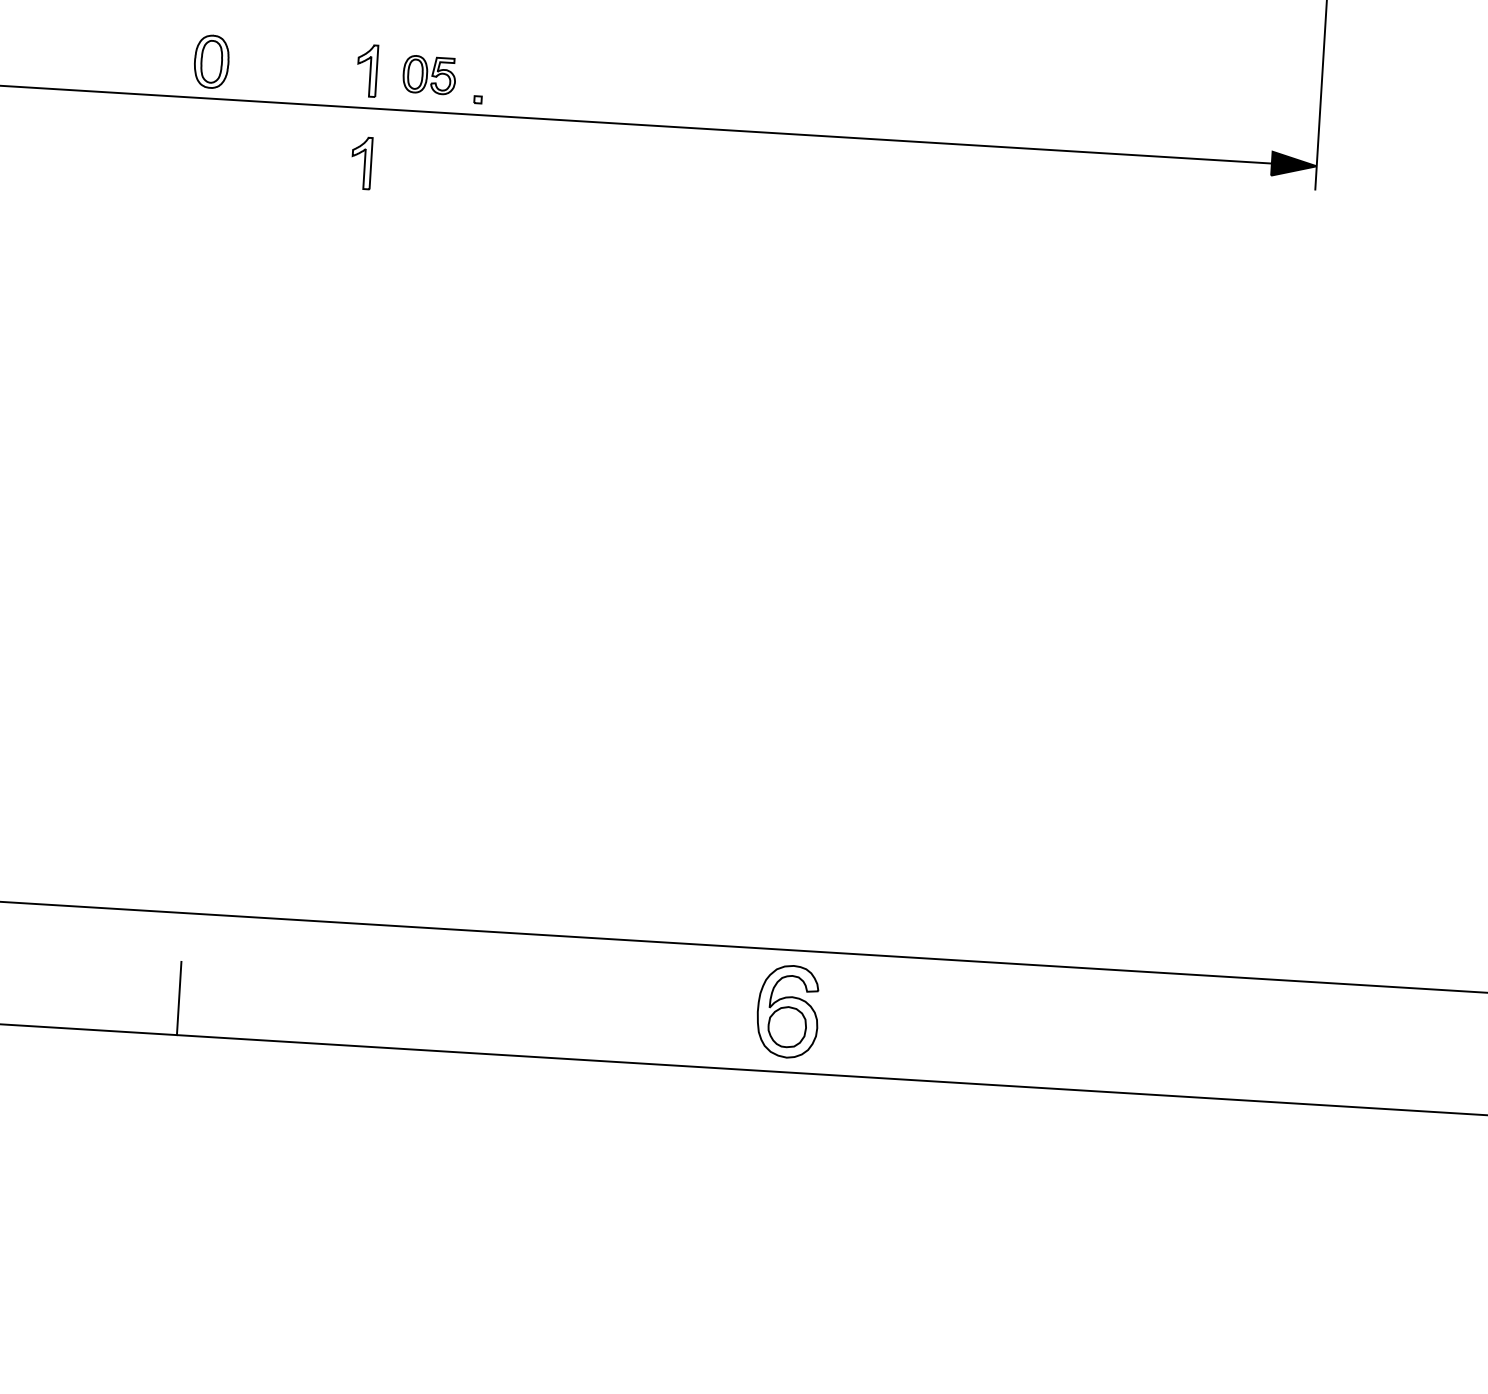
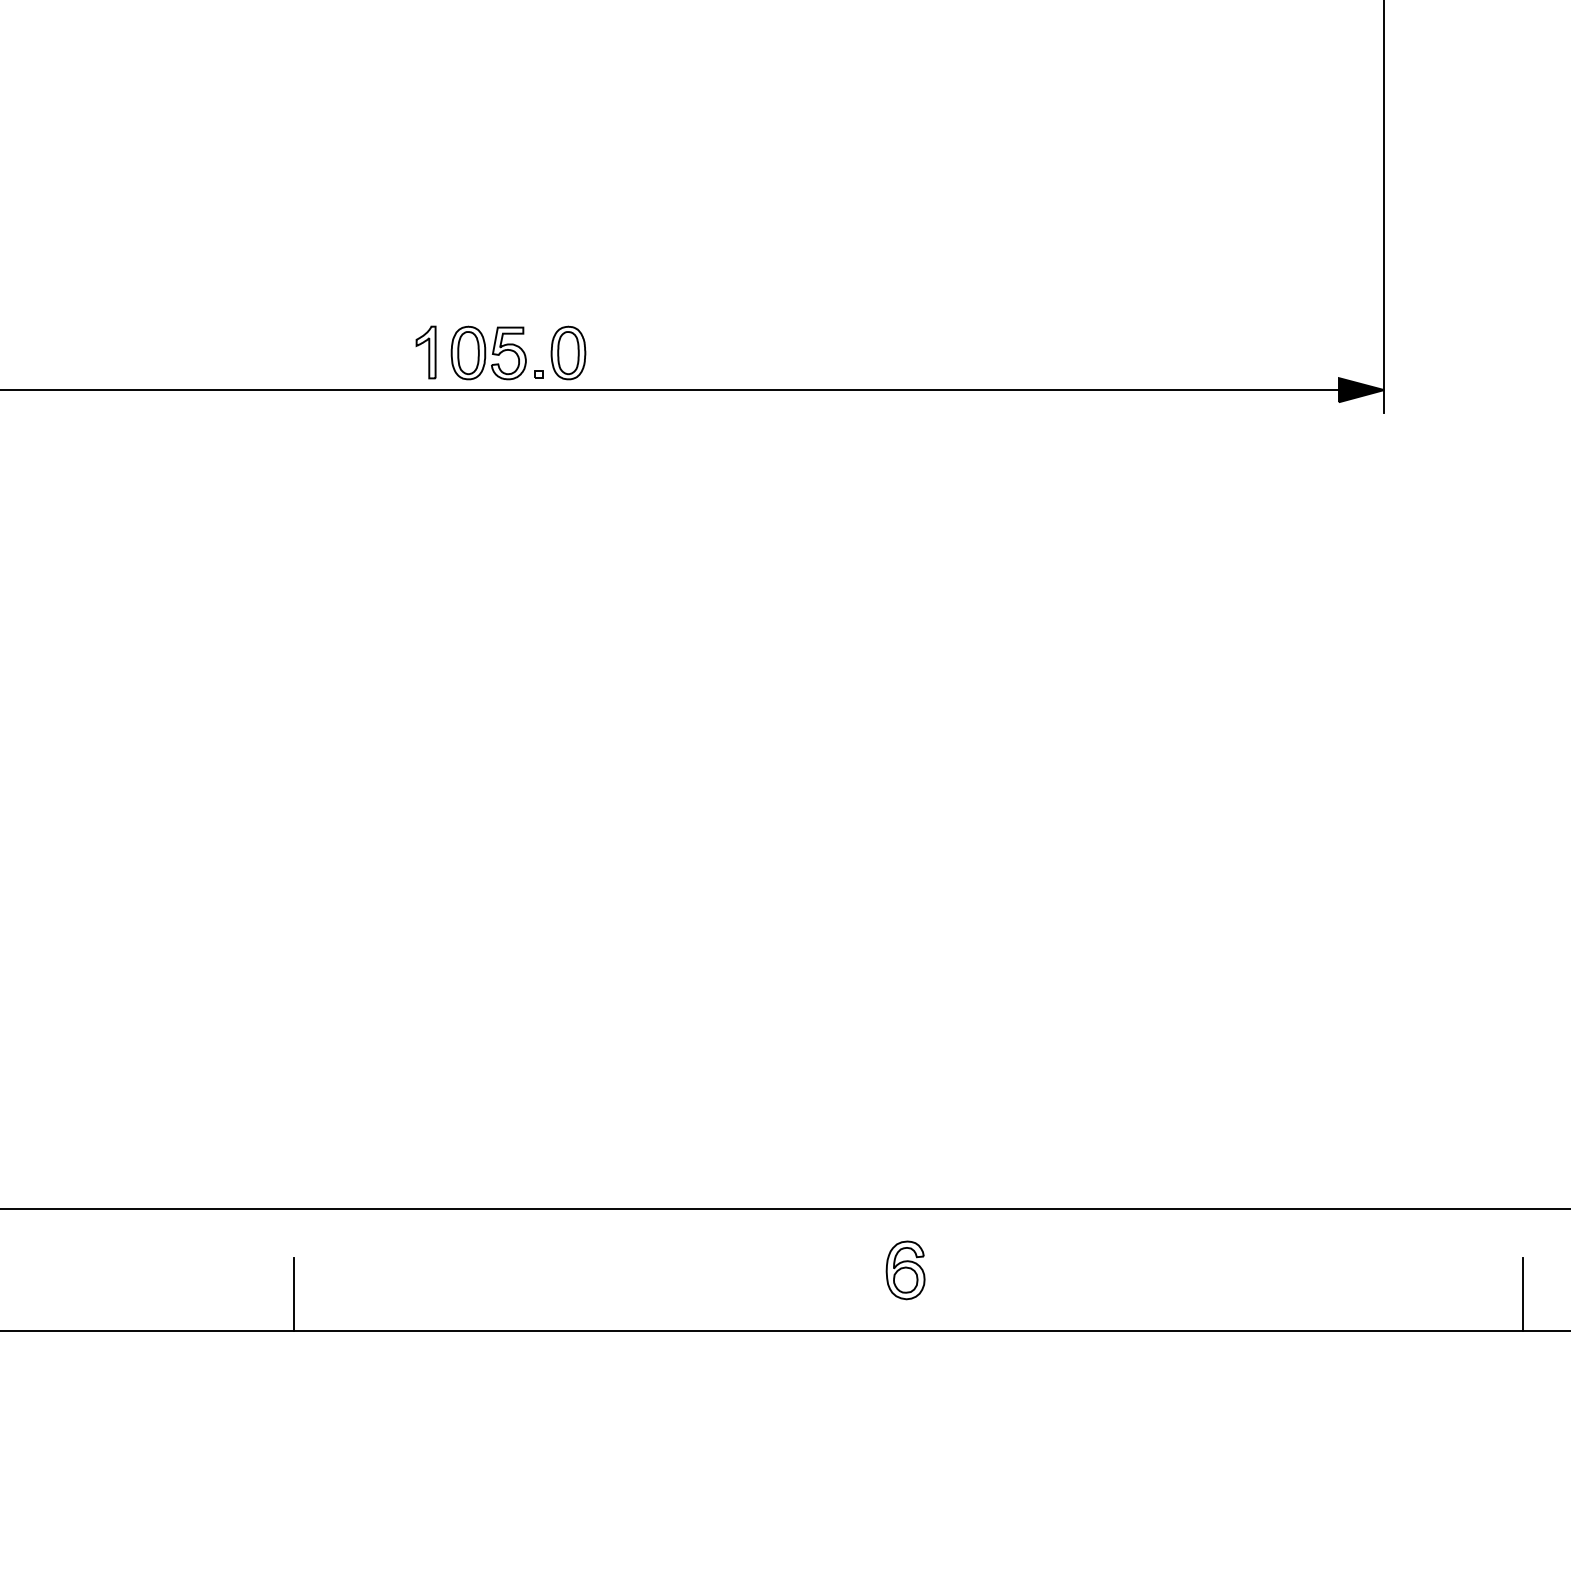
part: (211, 61) -> (568, 352), moved
part: (429, 74) -> (488, 352), size x1.43
part: (361, 163) -> (425, 445), removed
part: (787, 1011) -> (905, 1270), size x0.62
line: (1399, 1073) -> (1522, 1294), added

